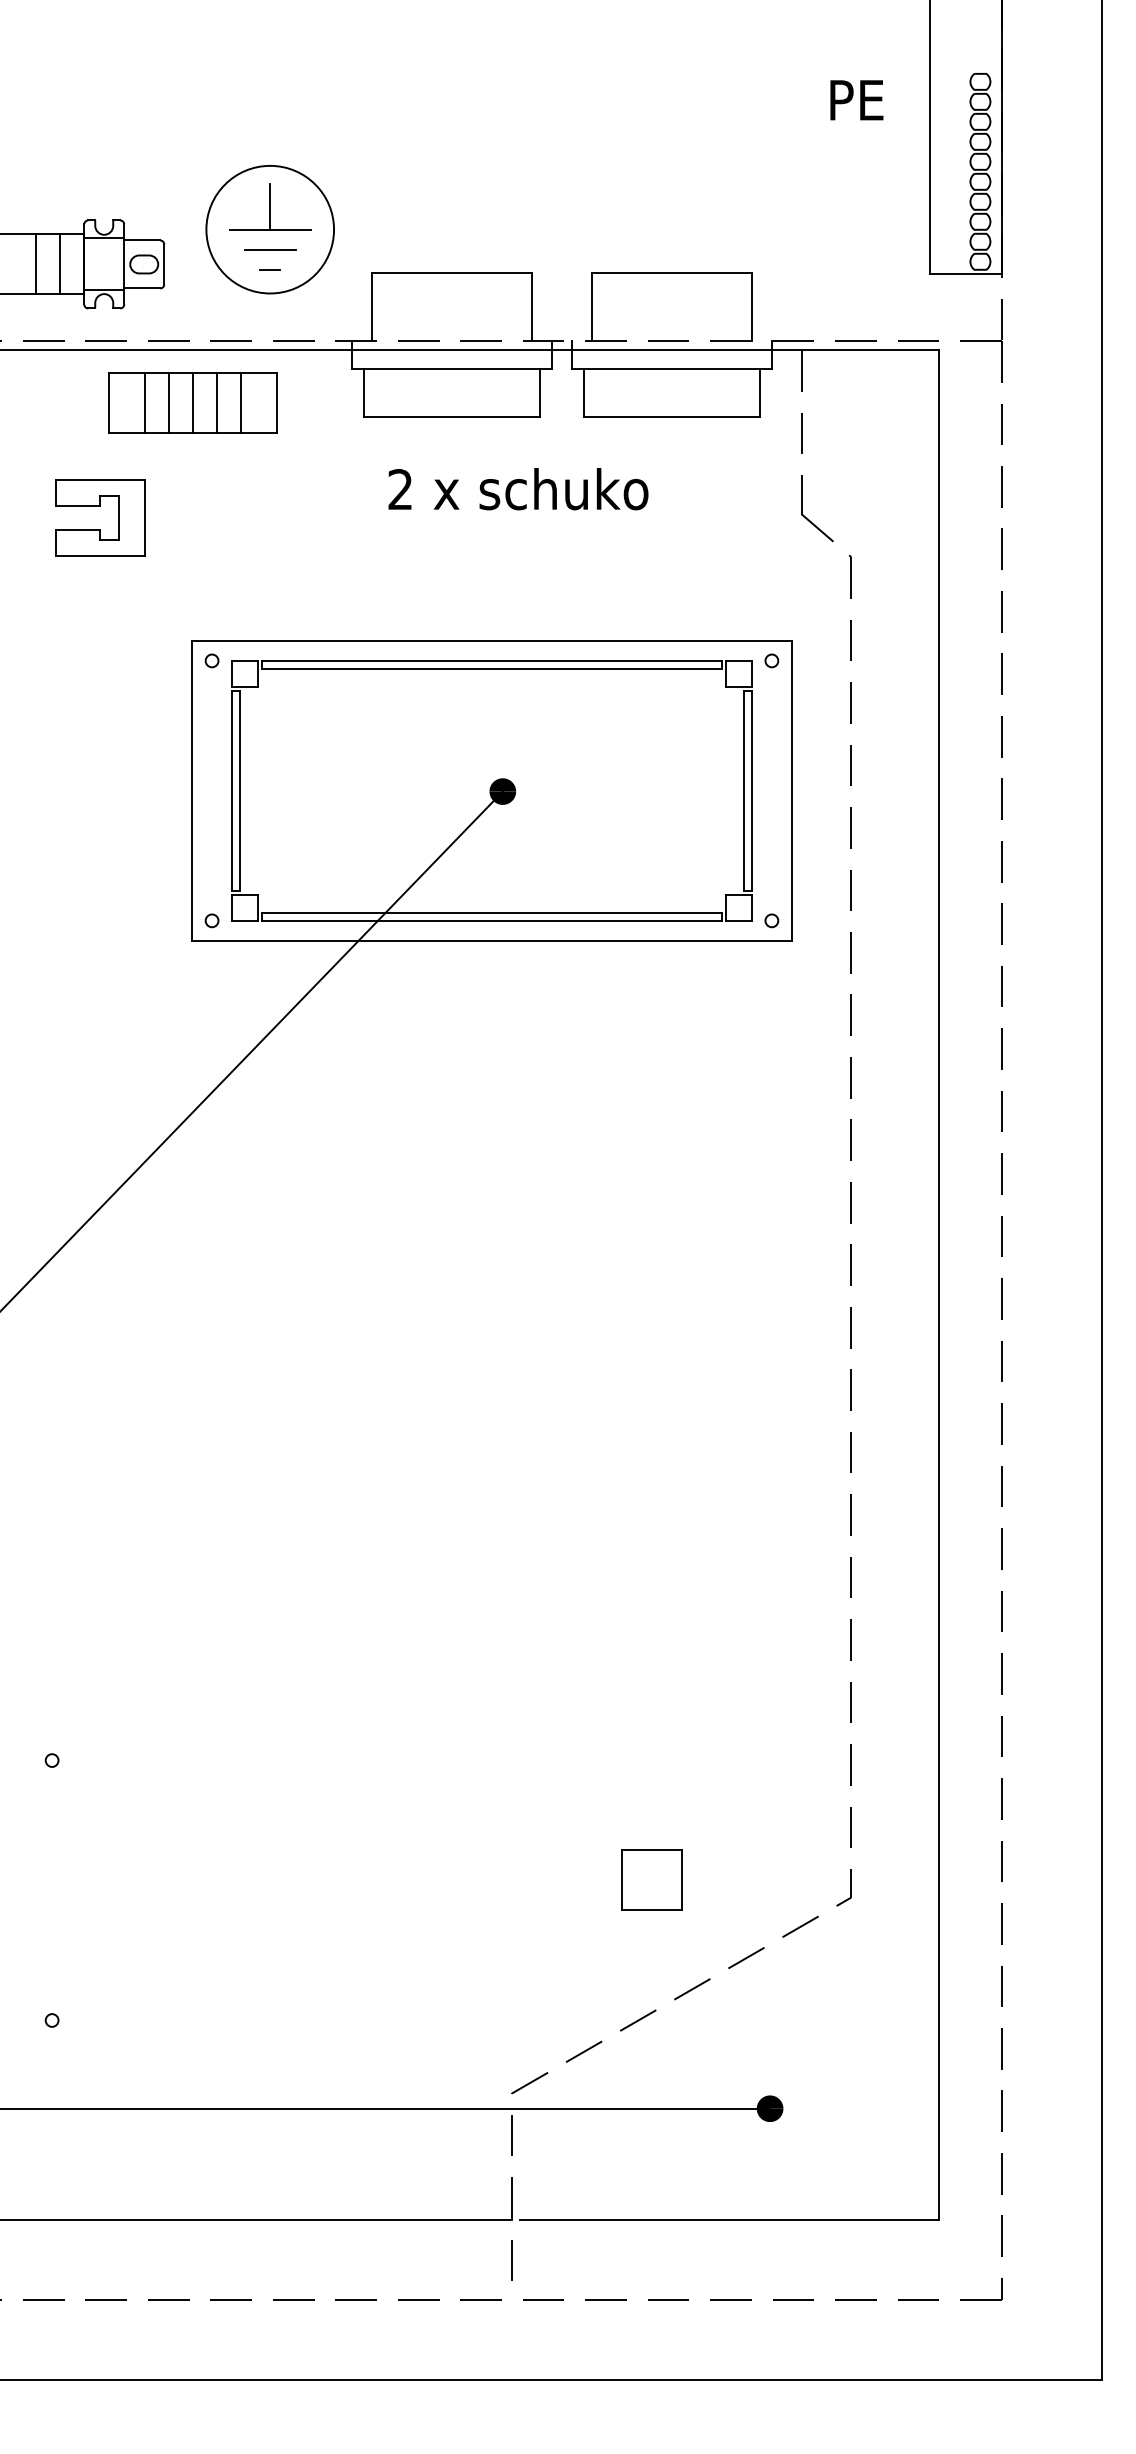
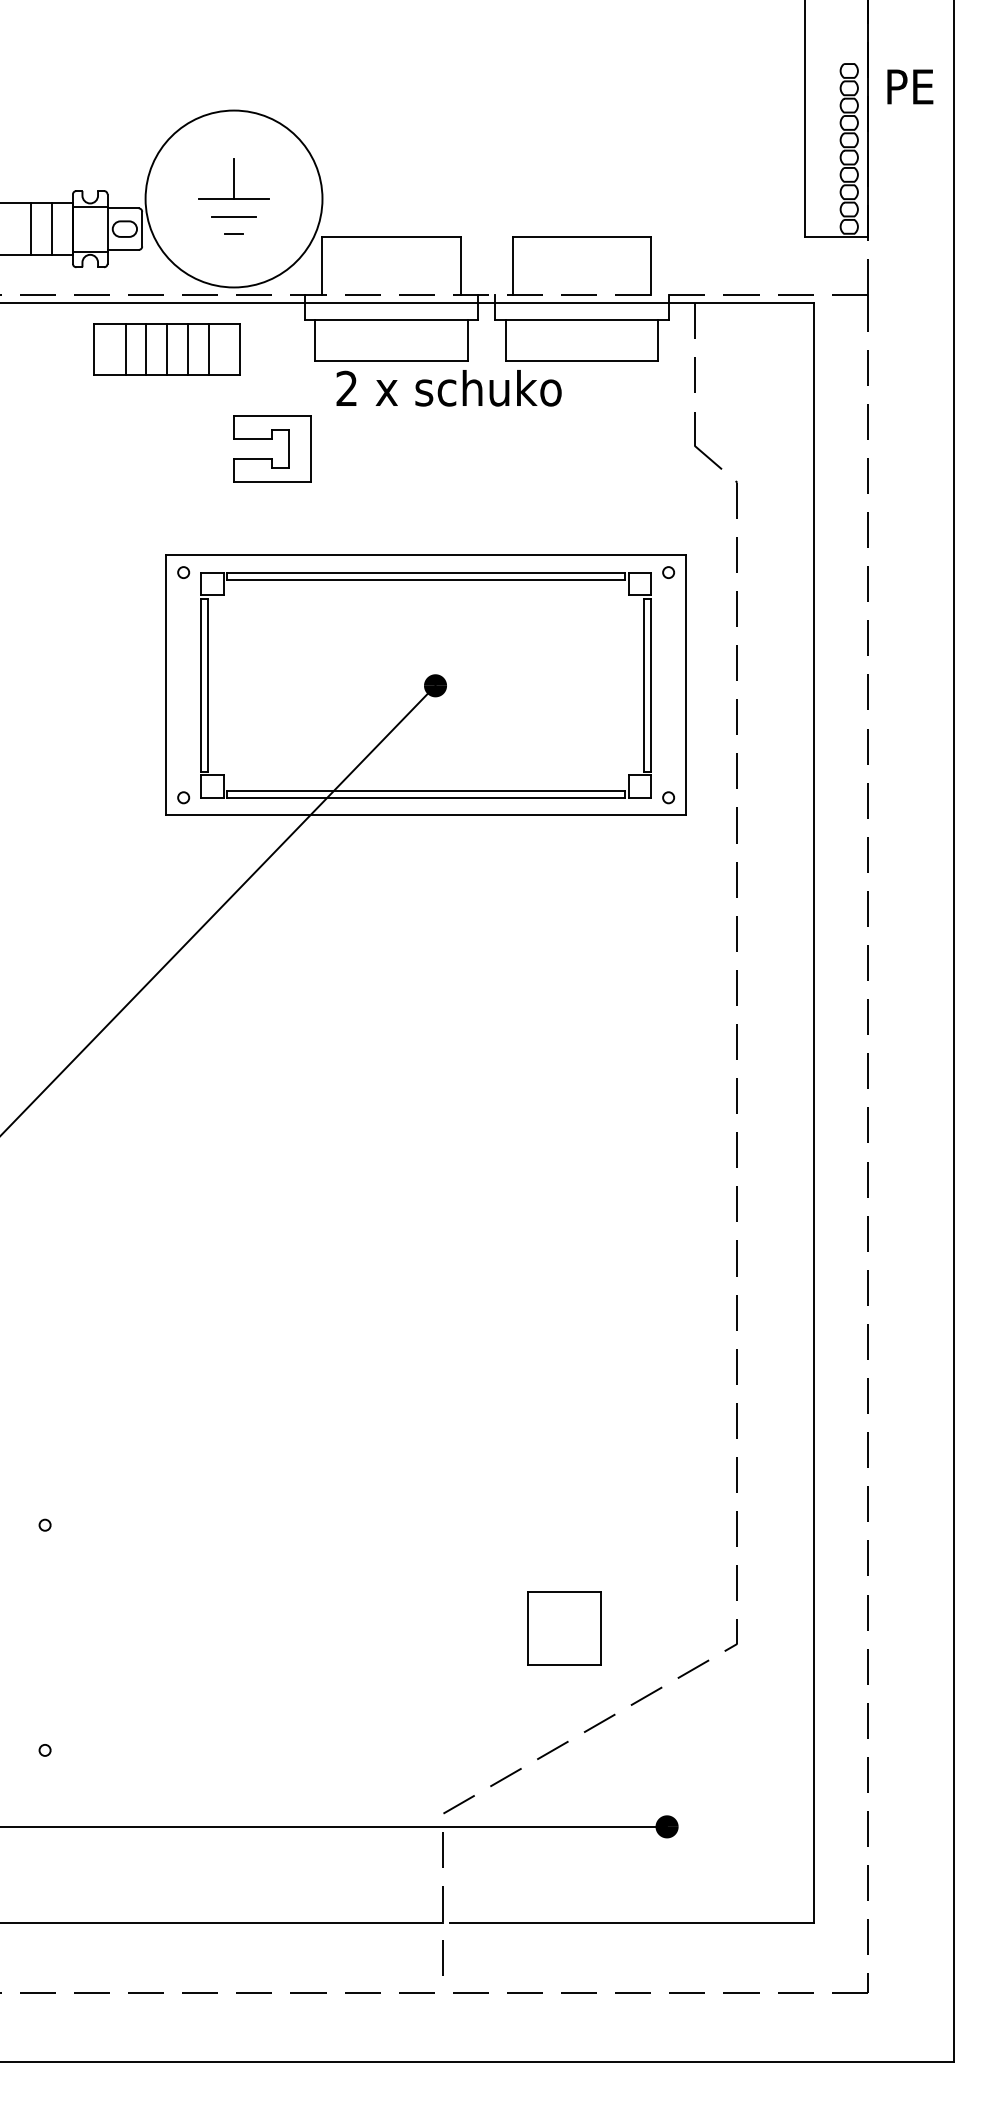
text: (856, 100) -> (909, 87), moved
circle: (270, 229) -> (234, 198), size x1.6
text: (518, 489) -> (449, 388), moved
part: (100, 506) -> (272, 438), moved
part: (651, 1879) -> (564, 1628), size x1.4

